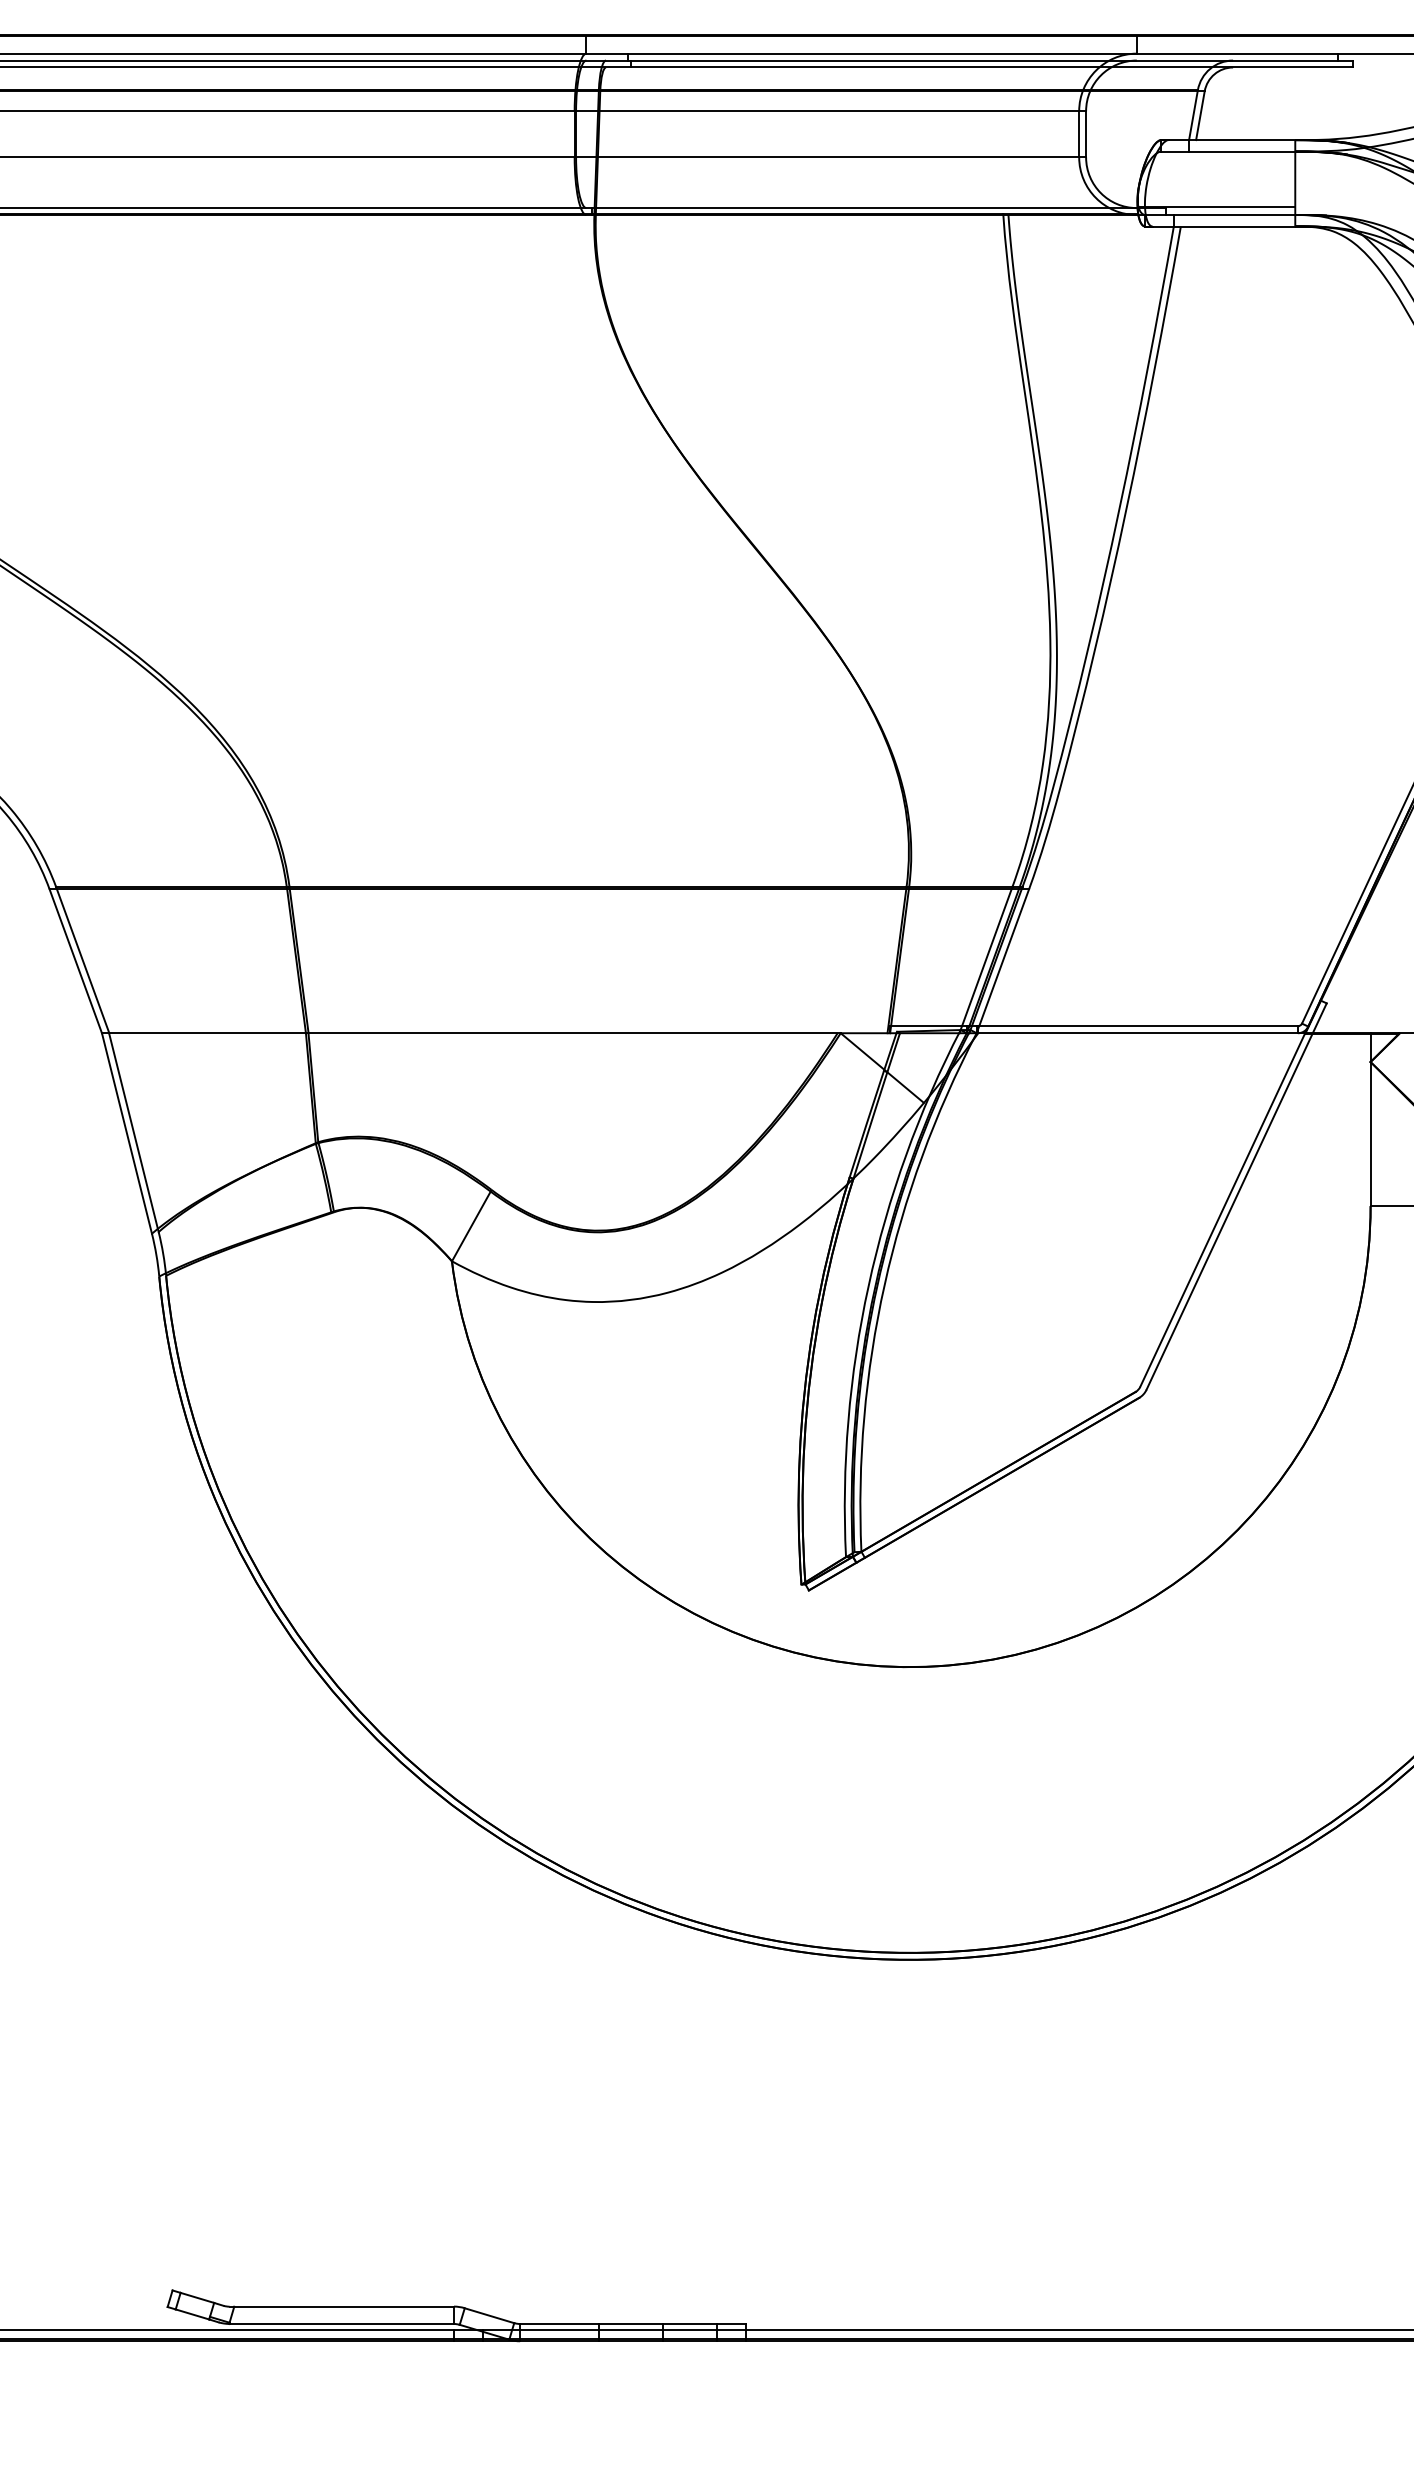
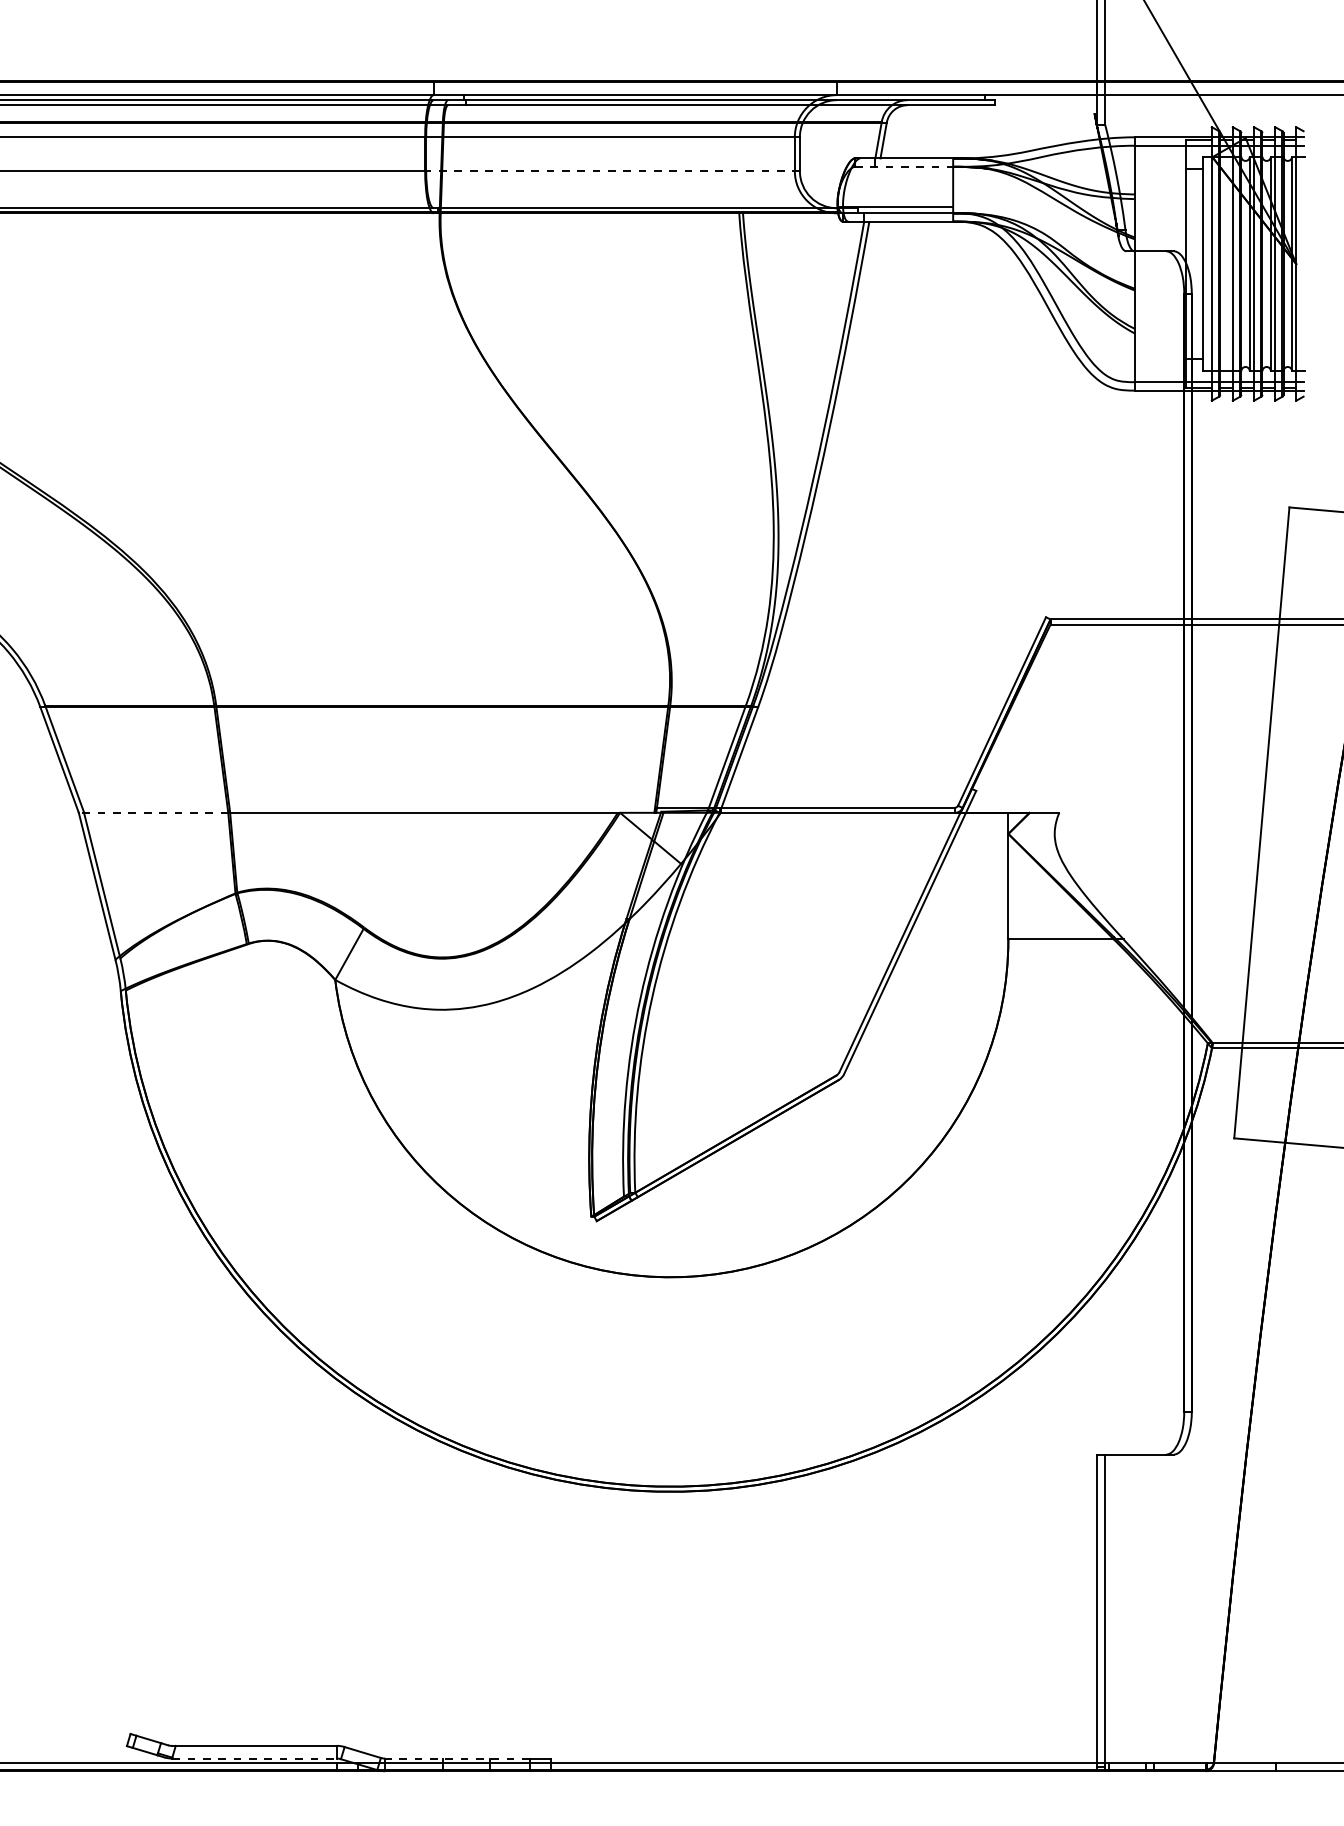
line: (1228, 151) -> (904, 166), solid -> dashed
line: (831, 157) -> (613, 171), solid -> dashed
line: (203, 1032) -> (153, 812), solid -> dashed
line: (343, 2323) -> (255, 1758), solid -> dashed
line: (618, 2323) -> (457, 1758), solid -> dashed

